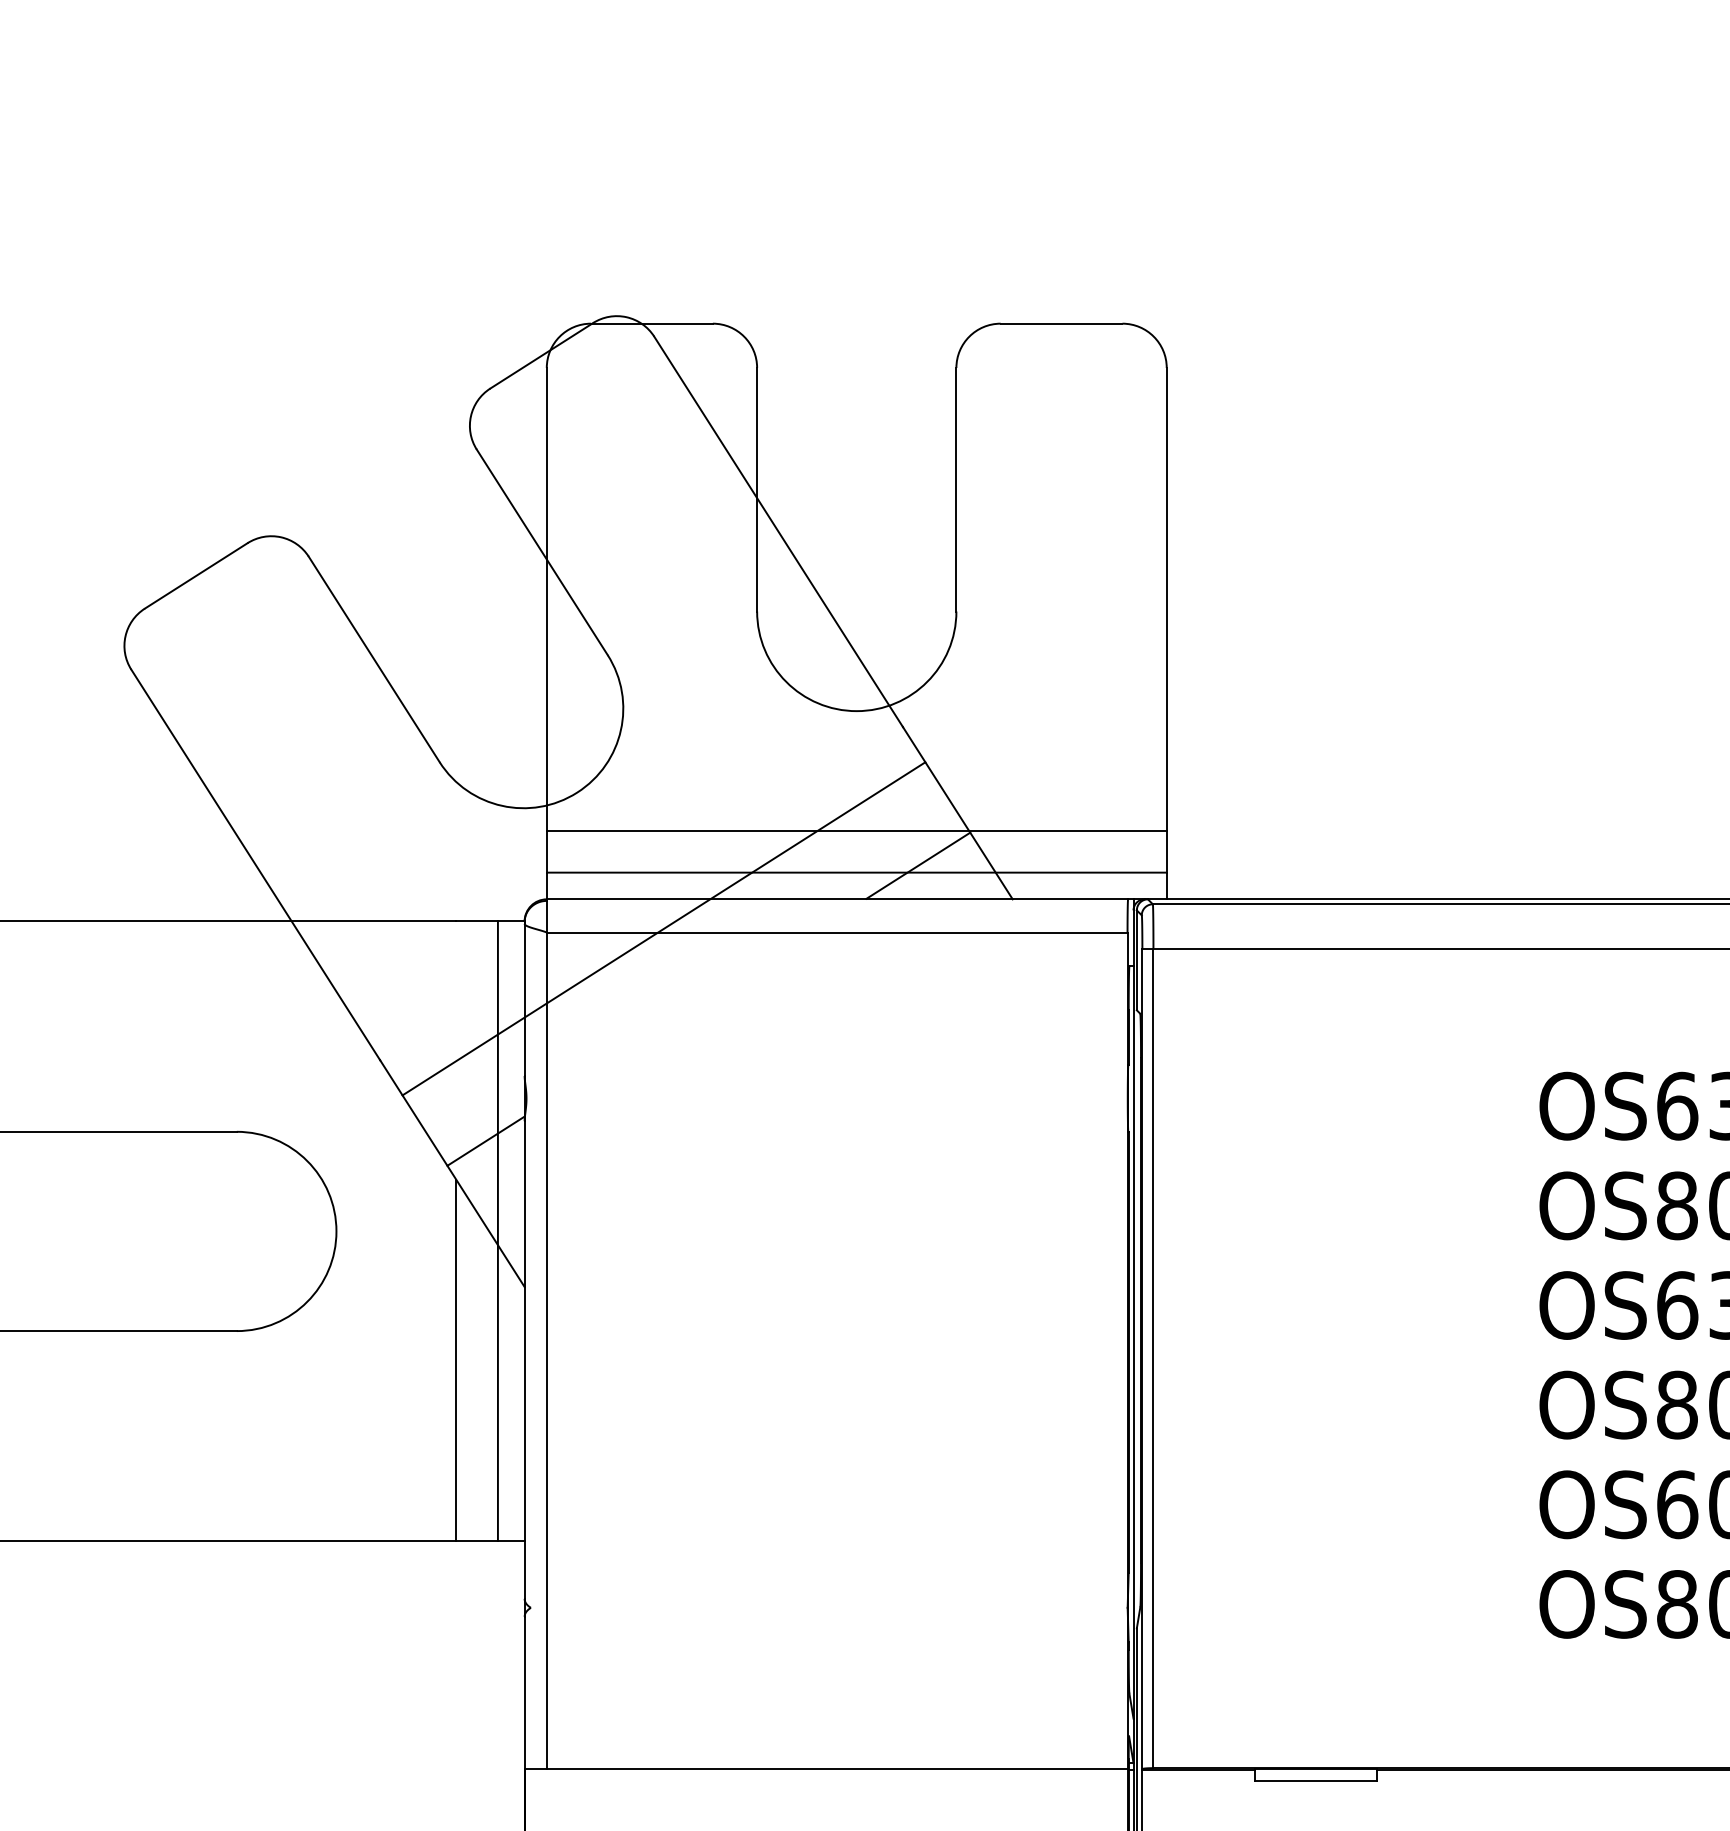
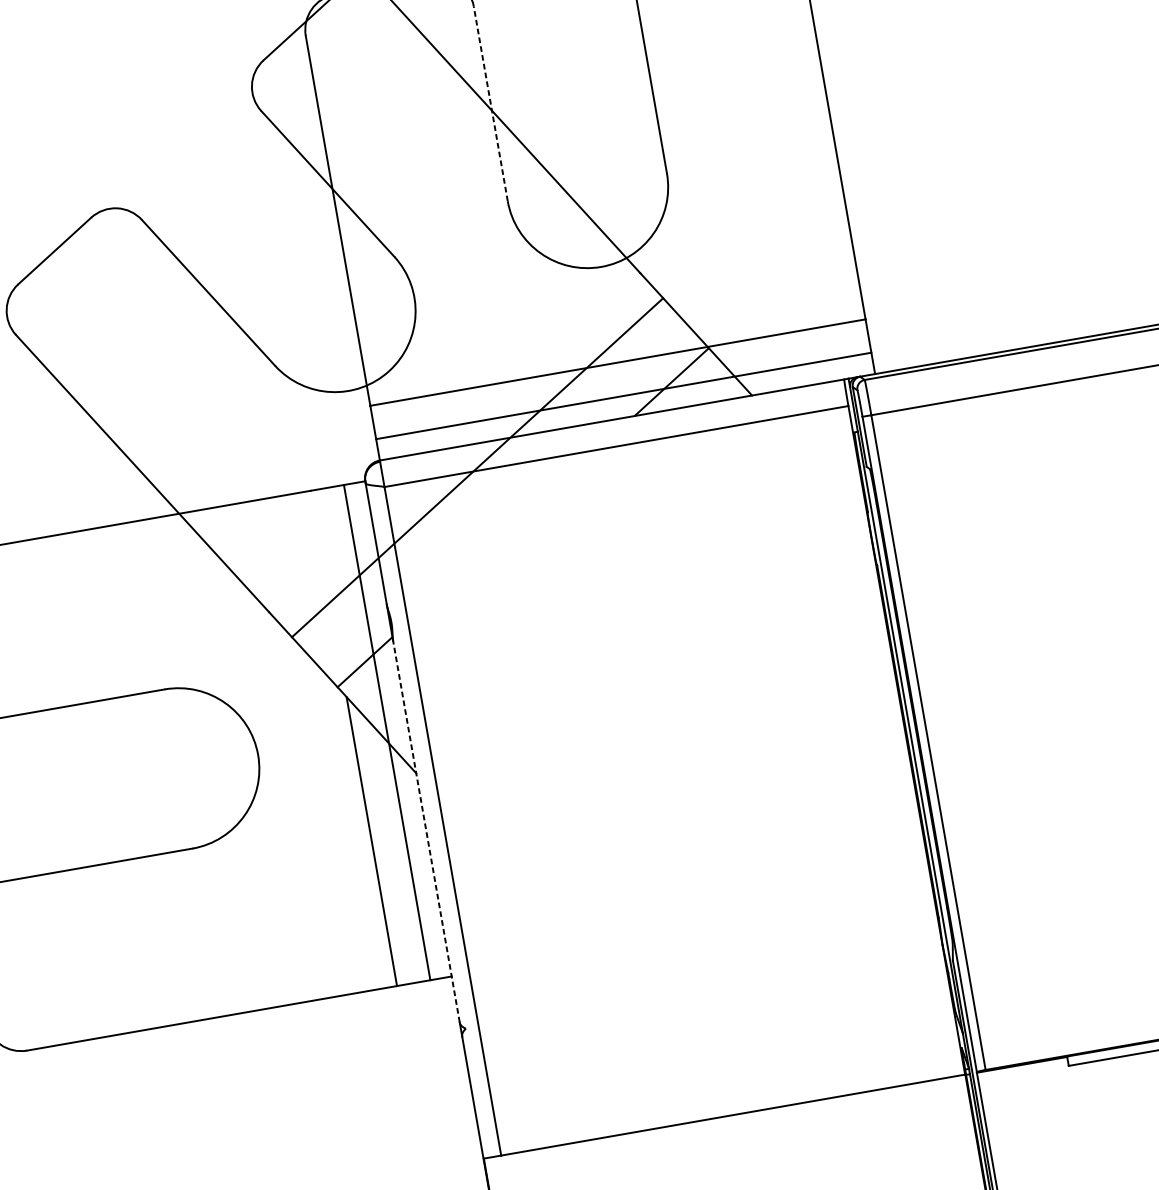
line: (757, 489) -> (491, 103), solid -> dashed
line: (524, 1360) -> (426, 832), solid -> dashed

